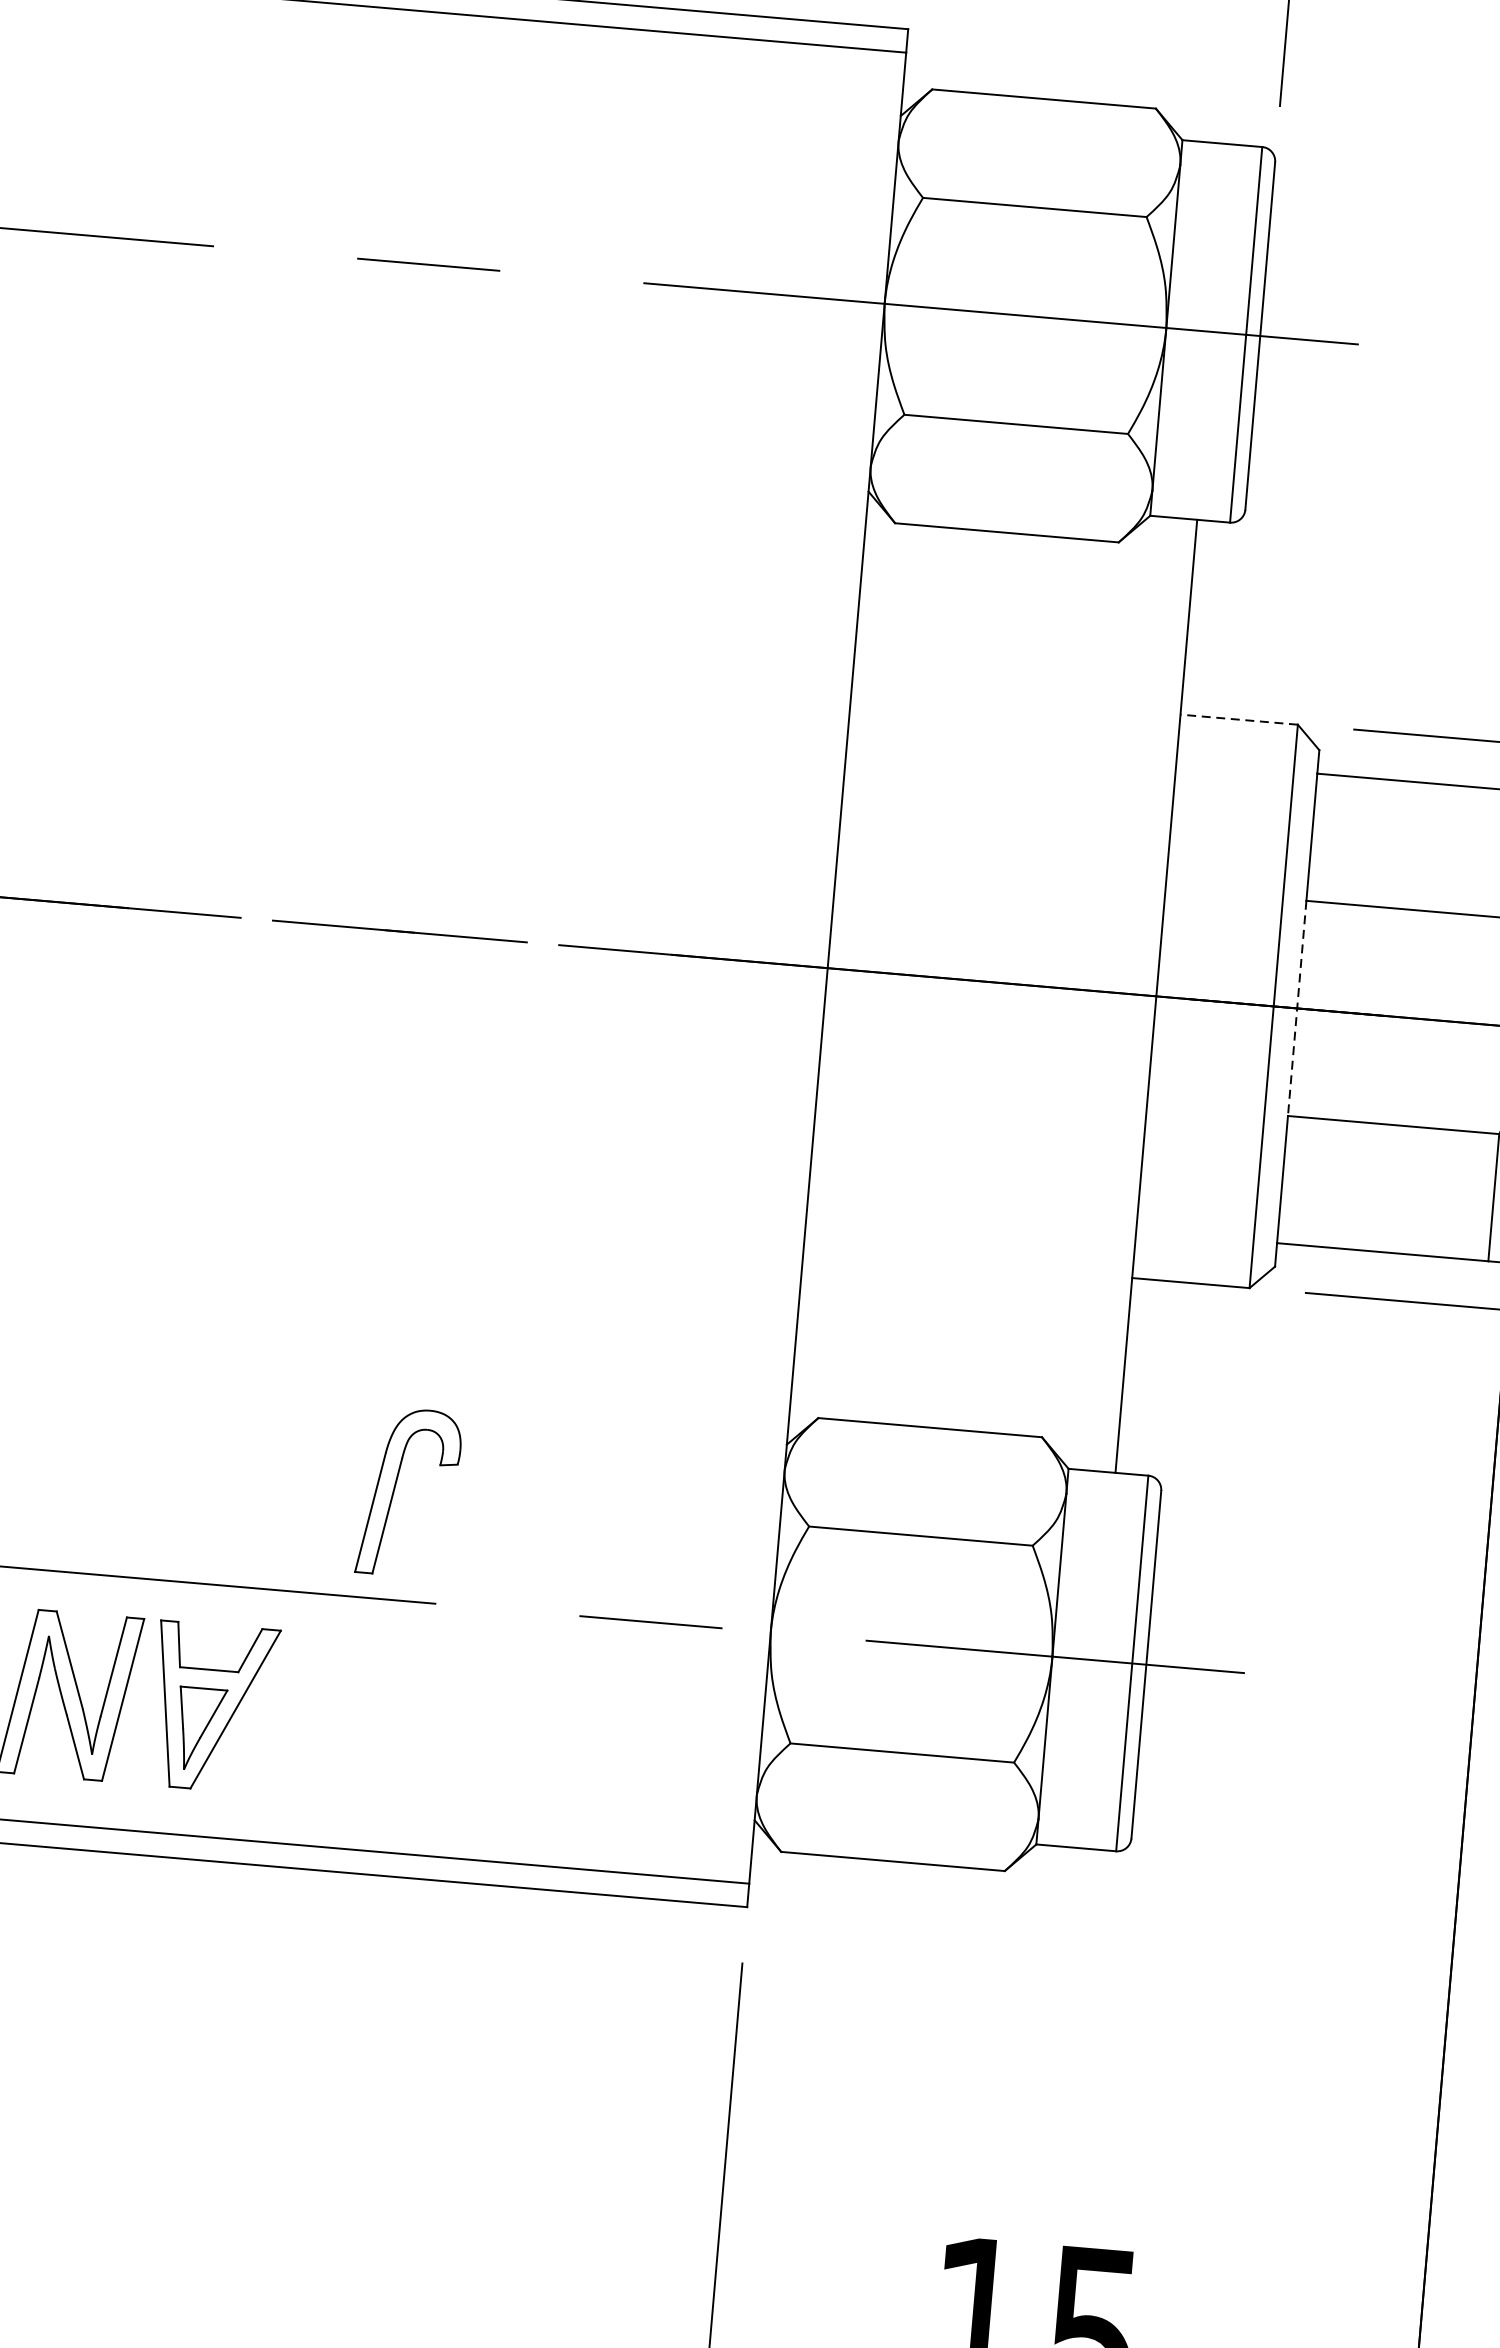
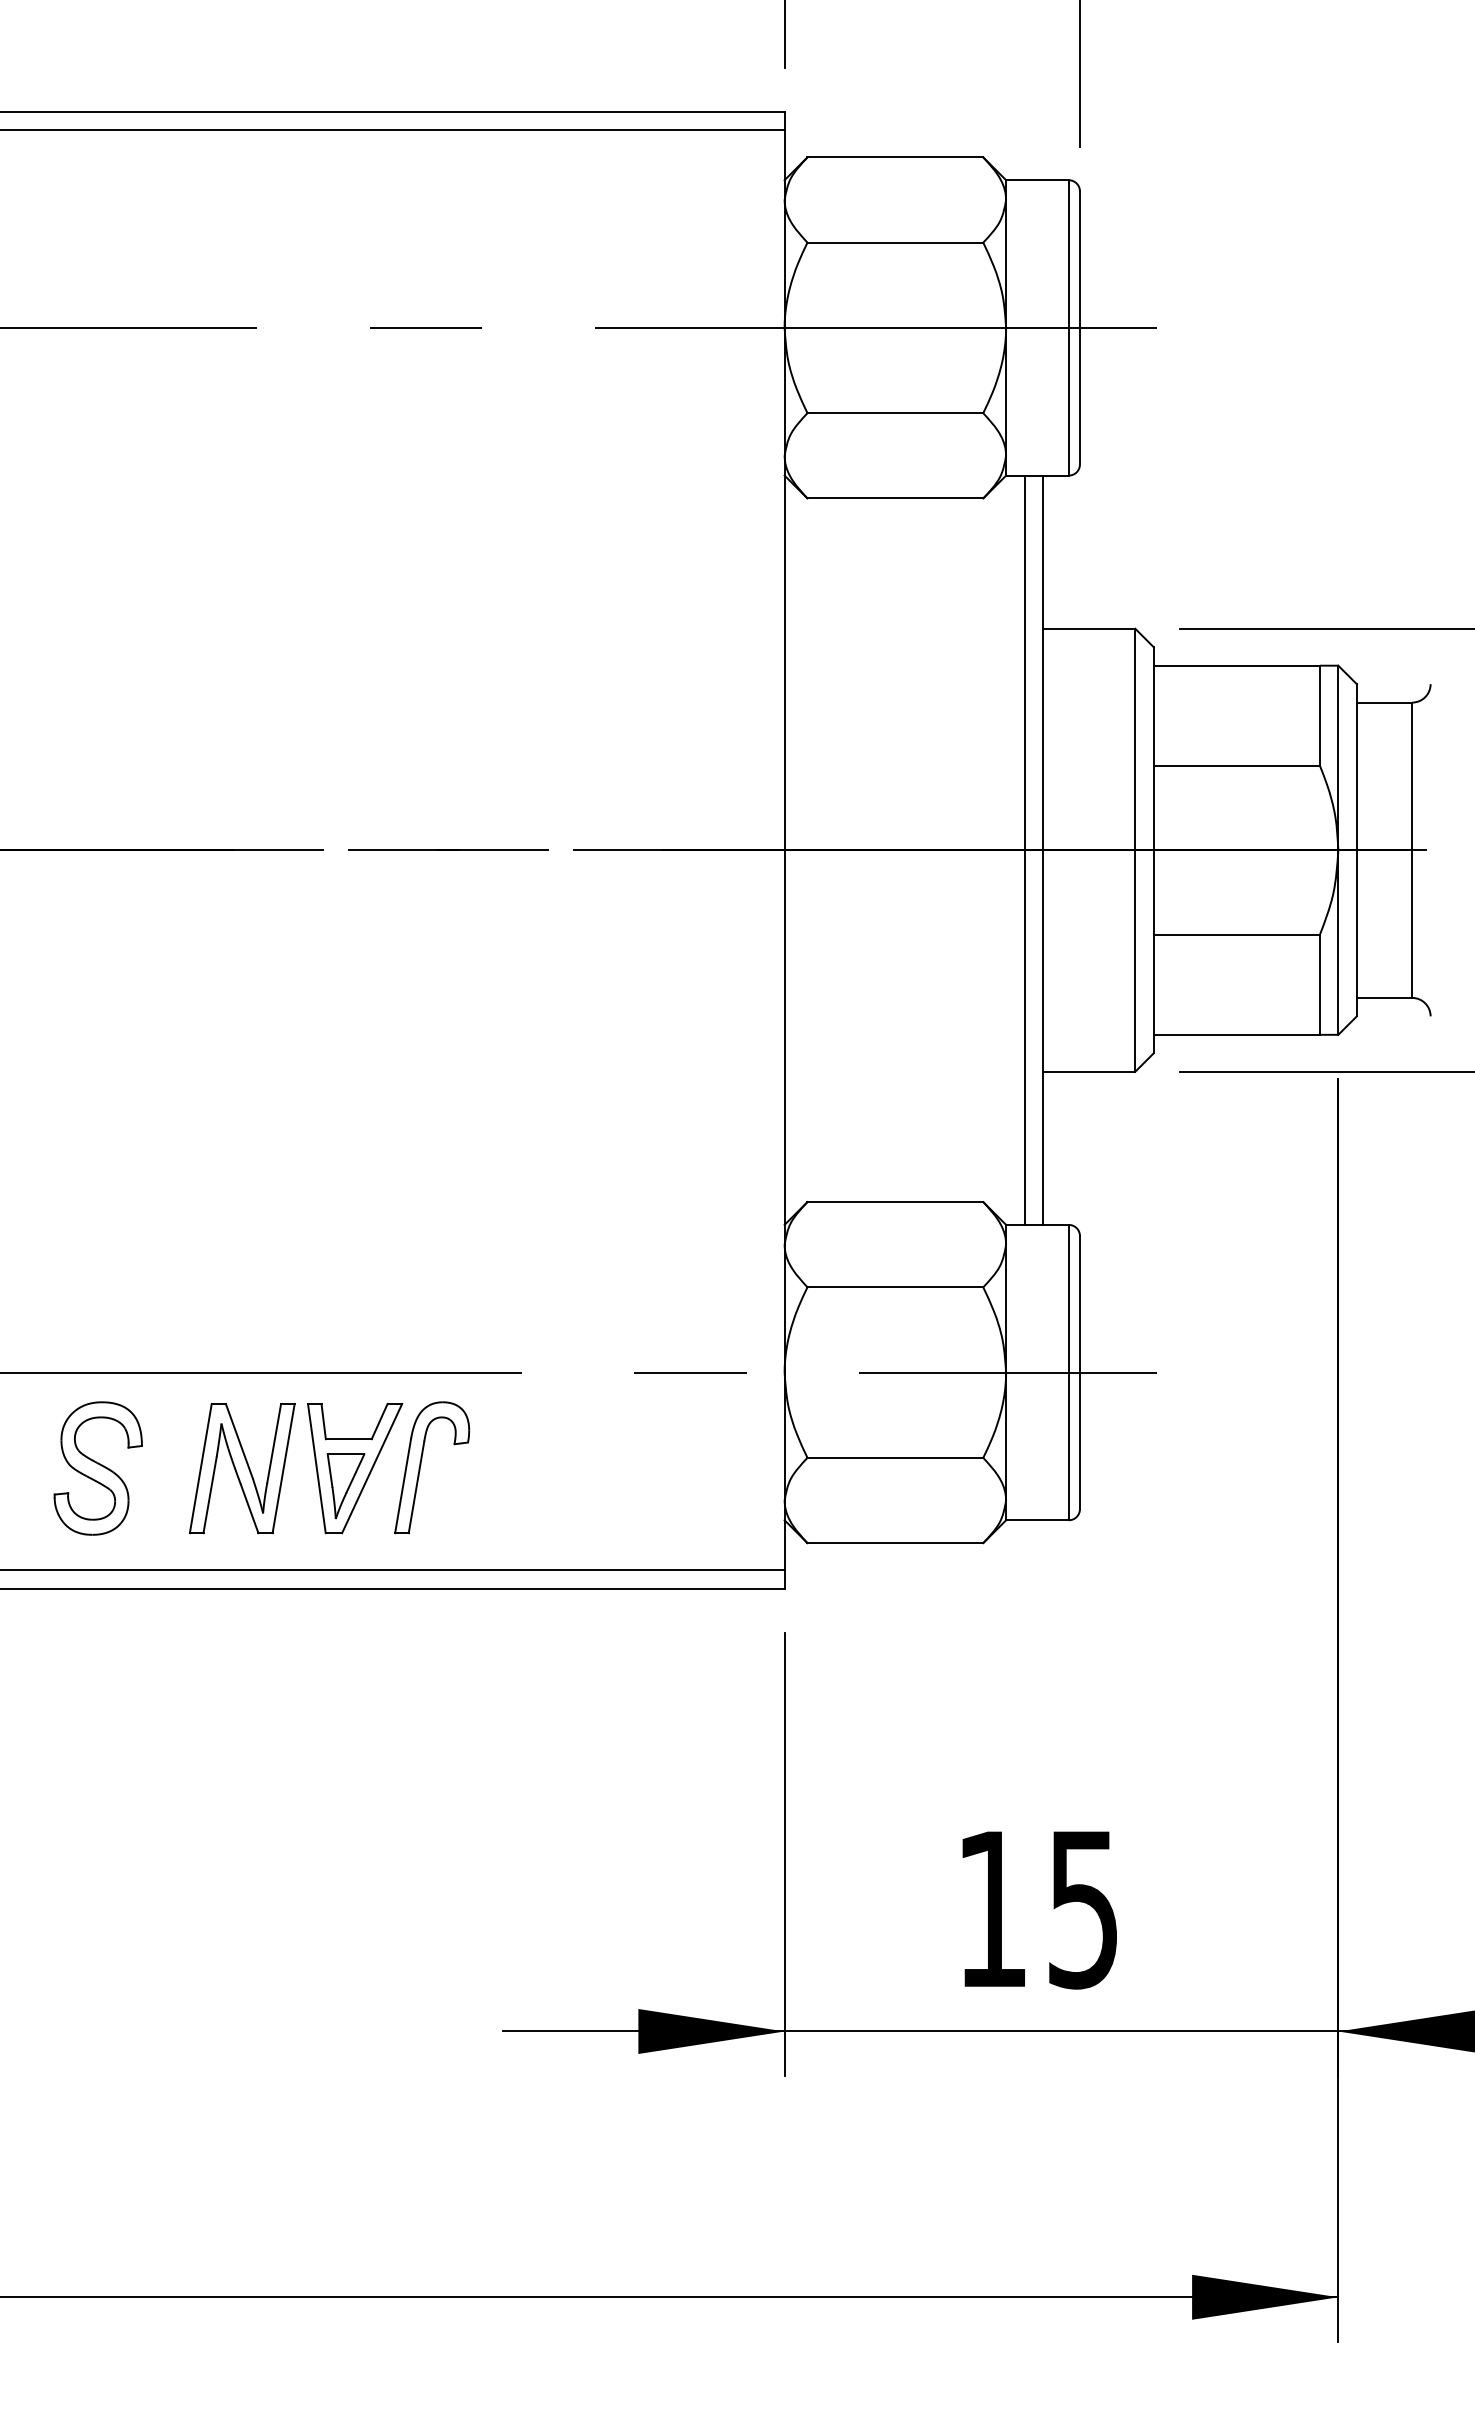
line: (1238, 719) -> (1088, 628), dashed -> solid
line: (1132, 993) -> (1024, 849), added
line: (1296, 1008) -> (1153, 850), dashed -> solid
part: (395, 1488) -> (421, 1465), moved

